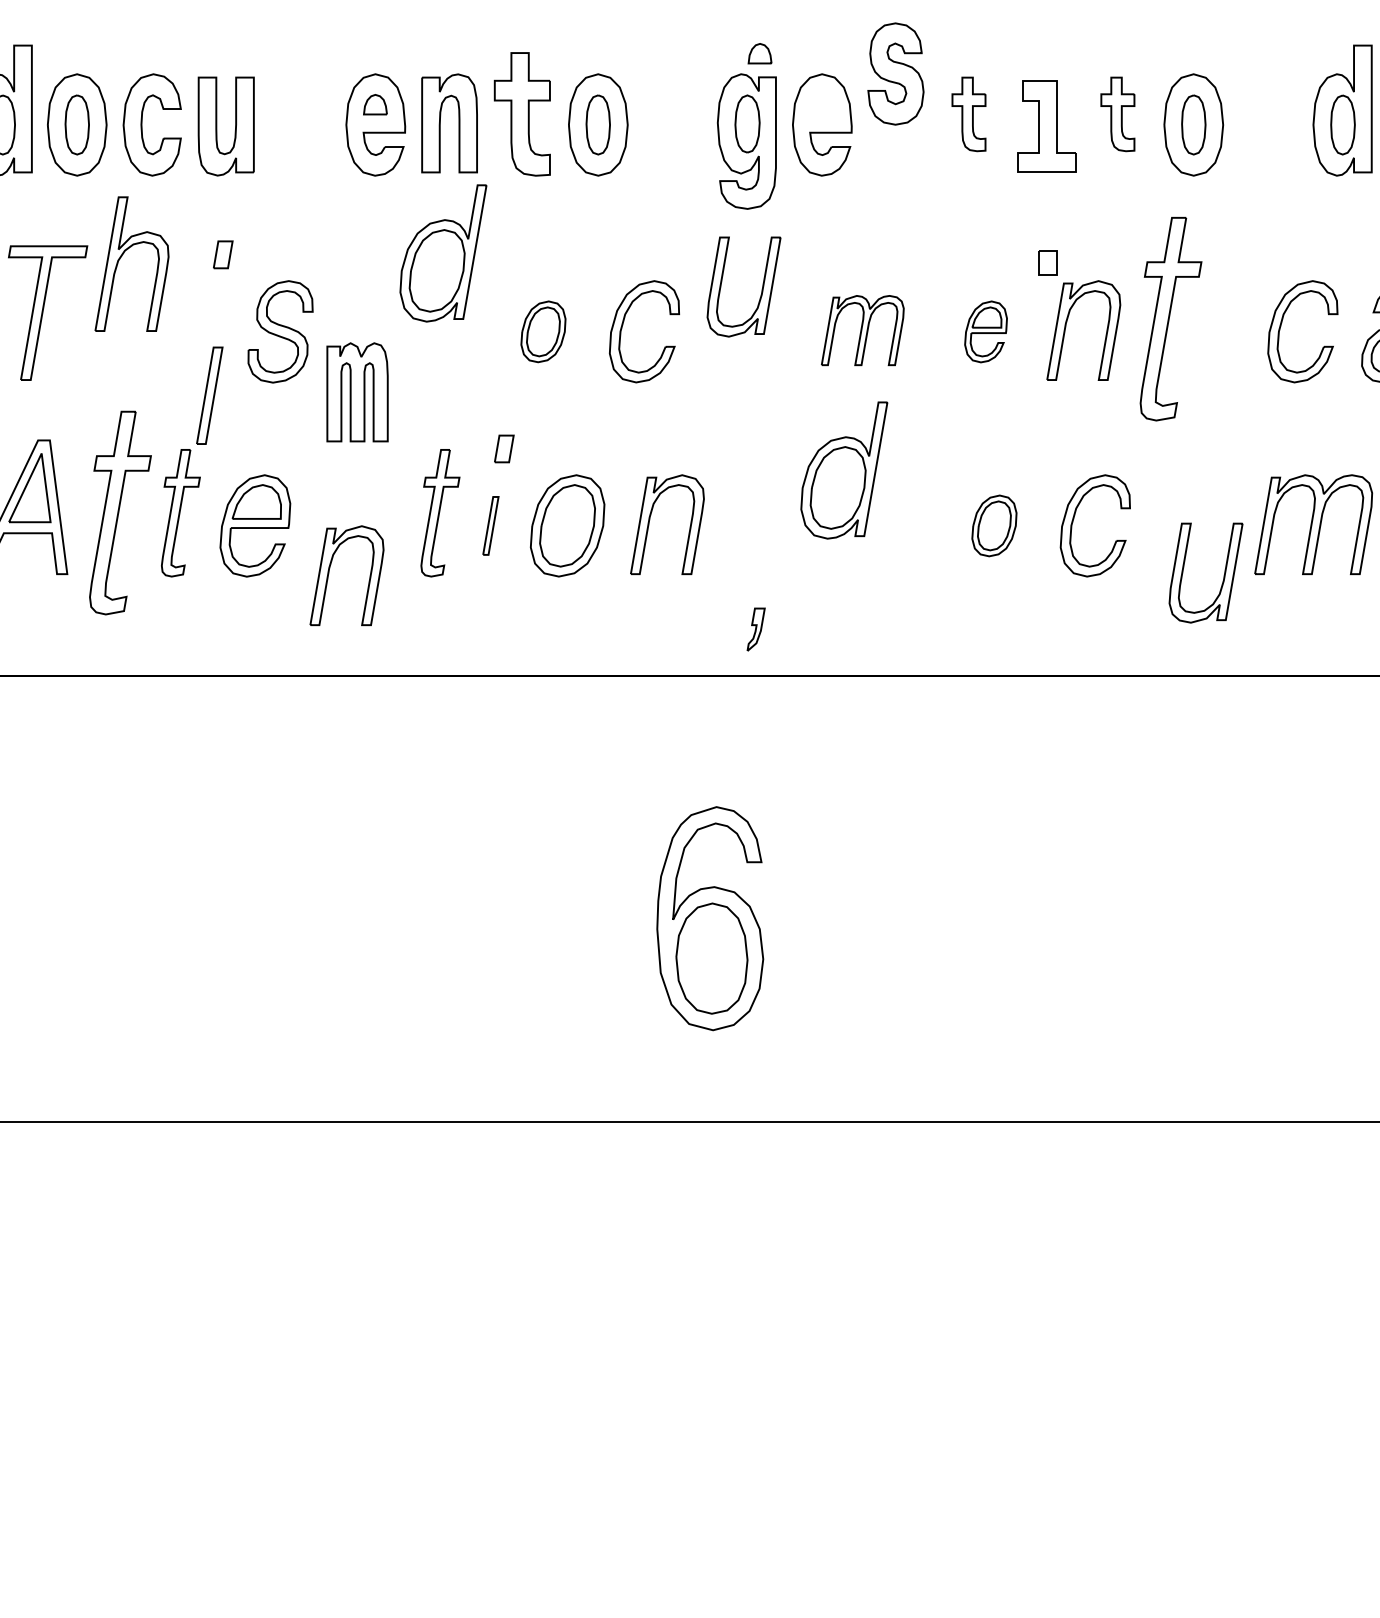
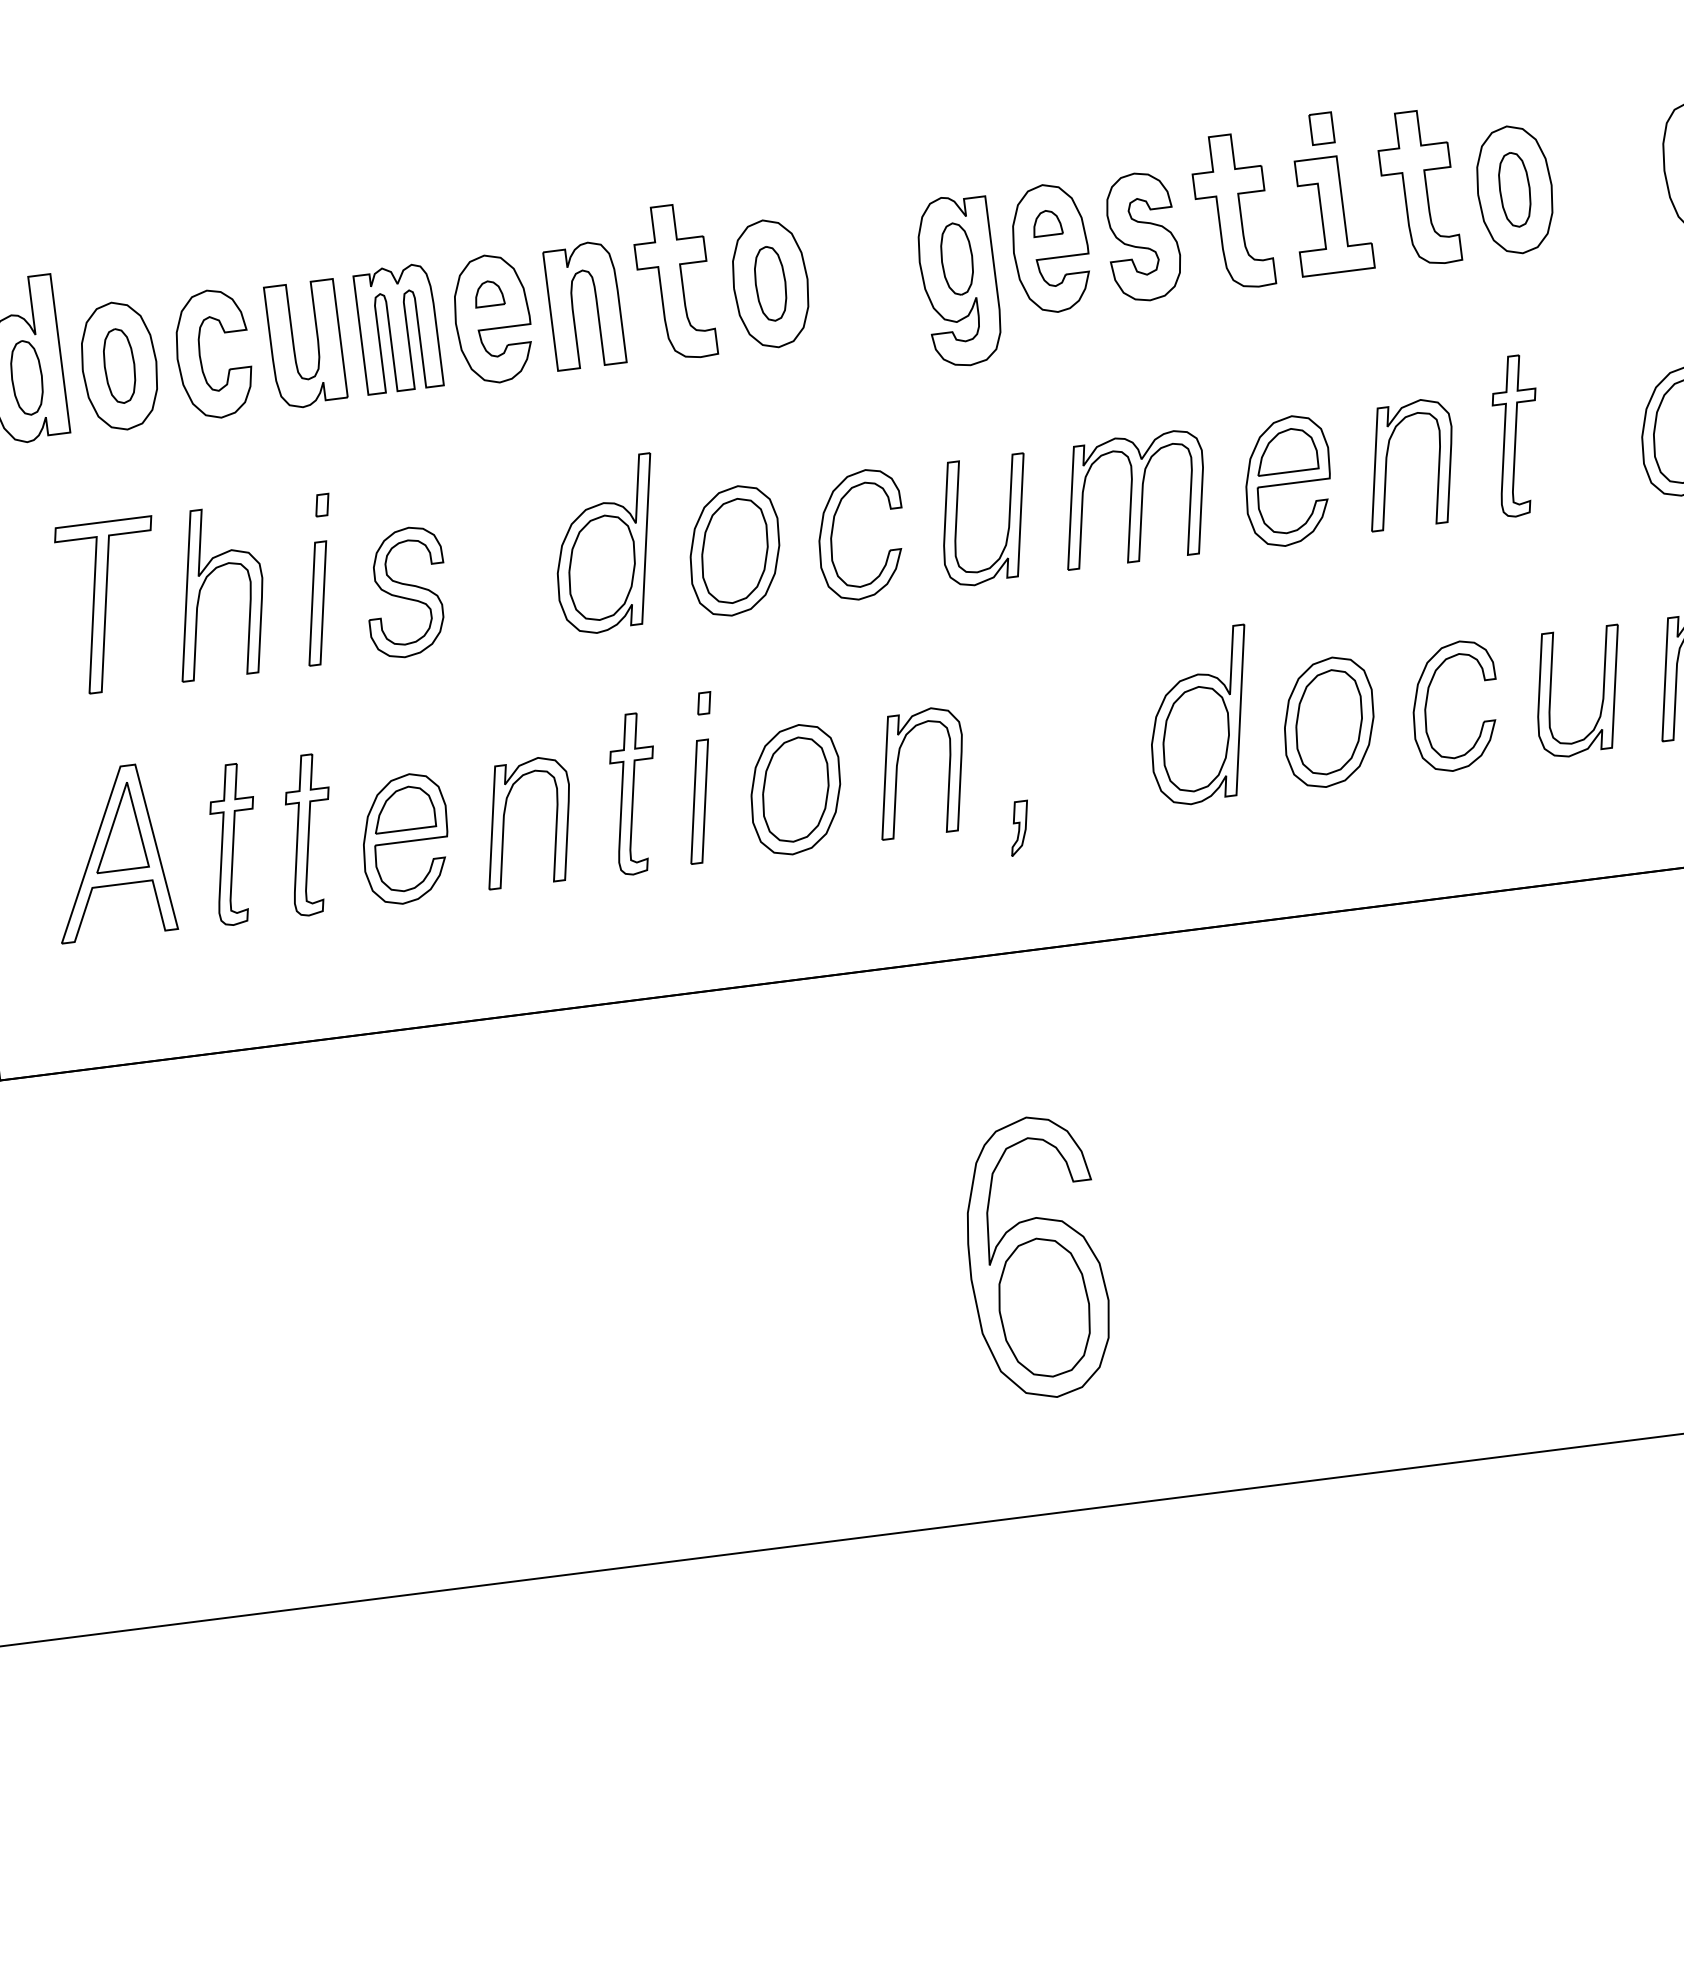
part: (759, 53) -> (1046, 223), moved
part: (895, 73) -> (1142, 236), moved
part: (968, 114) -> (1231, 212), size x1.67
part: (1117, 114) -> (1417, 188), size x1.67
part: (443, 253) -> (607, 545), moved
part: (222, 254) -> (321, 505), size x0.62
part: (122, 256) -> (204, 584), moved
part: (1047, 262) -> (1321, 128), moved
part: (761, 289) -> (1007, 521), moved
part: (1171, 318) -> (1517, 435), size x0.62
part: (862, 330) -> (1133, 498), size x1.43
part: (543, 331) -> (734, 550), size x1.67
part: (985, 331) -> (1287, 480), size x1.67
part: (357, 392) -> (398, 328), moved
part: (209, 395) -> (317, 603), moved
part: (503, 448) -> (703, 703), size x0.62
part: (844, 470) -> (1201, 716), moved
part: (120, 513) -> (234, 844), size x0.62
part: (490, 525) -> (699, 801), size x1.67
part: (994, 525) -> (1329, 721), size x1.67
part: (329, 574) -> (505, 823), moved
part: (1223, 575) -> (1602, 692), moved
part: (755, 629) -> (1018, 828), moved

